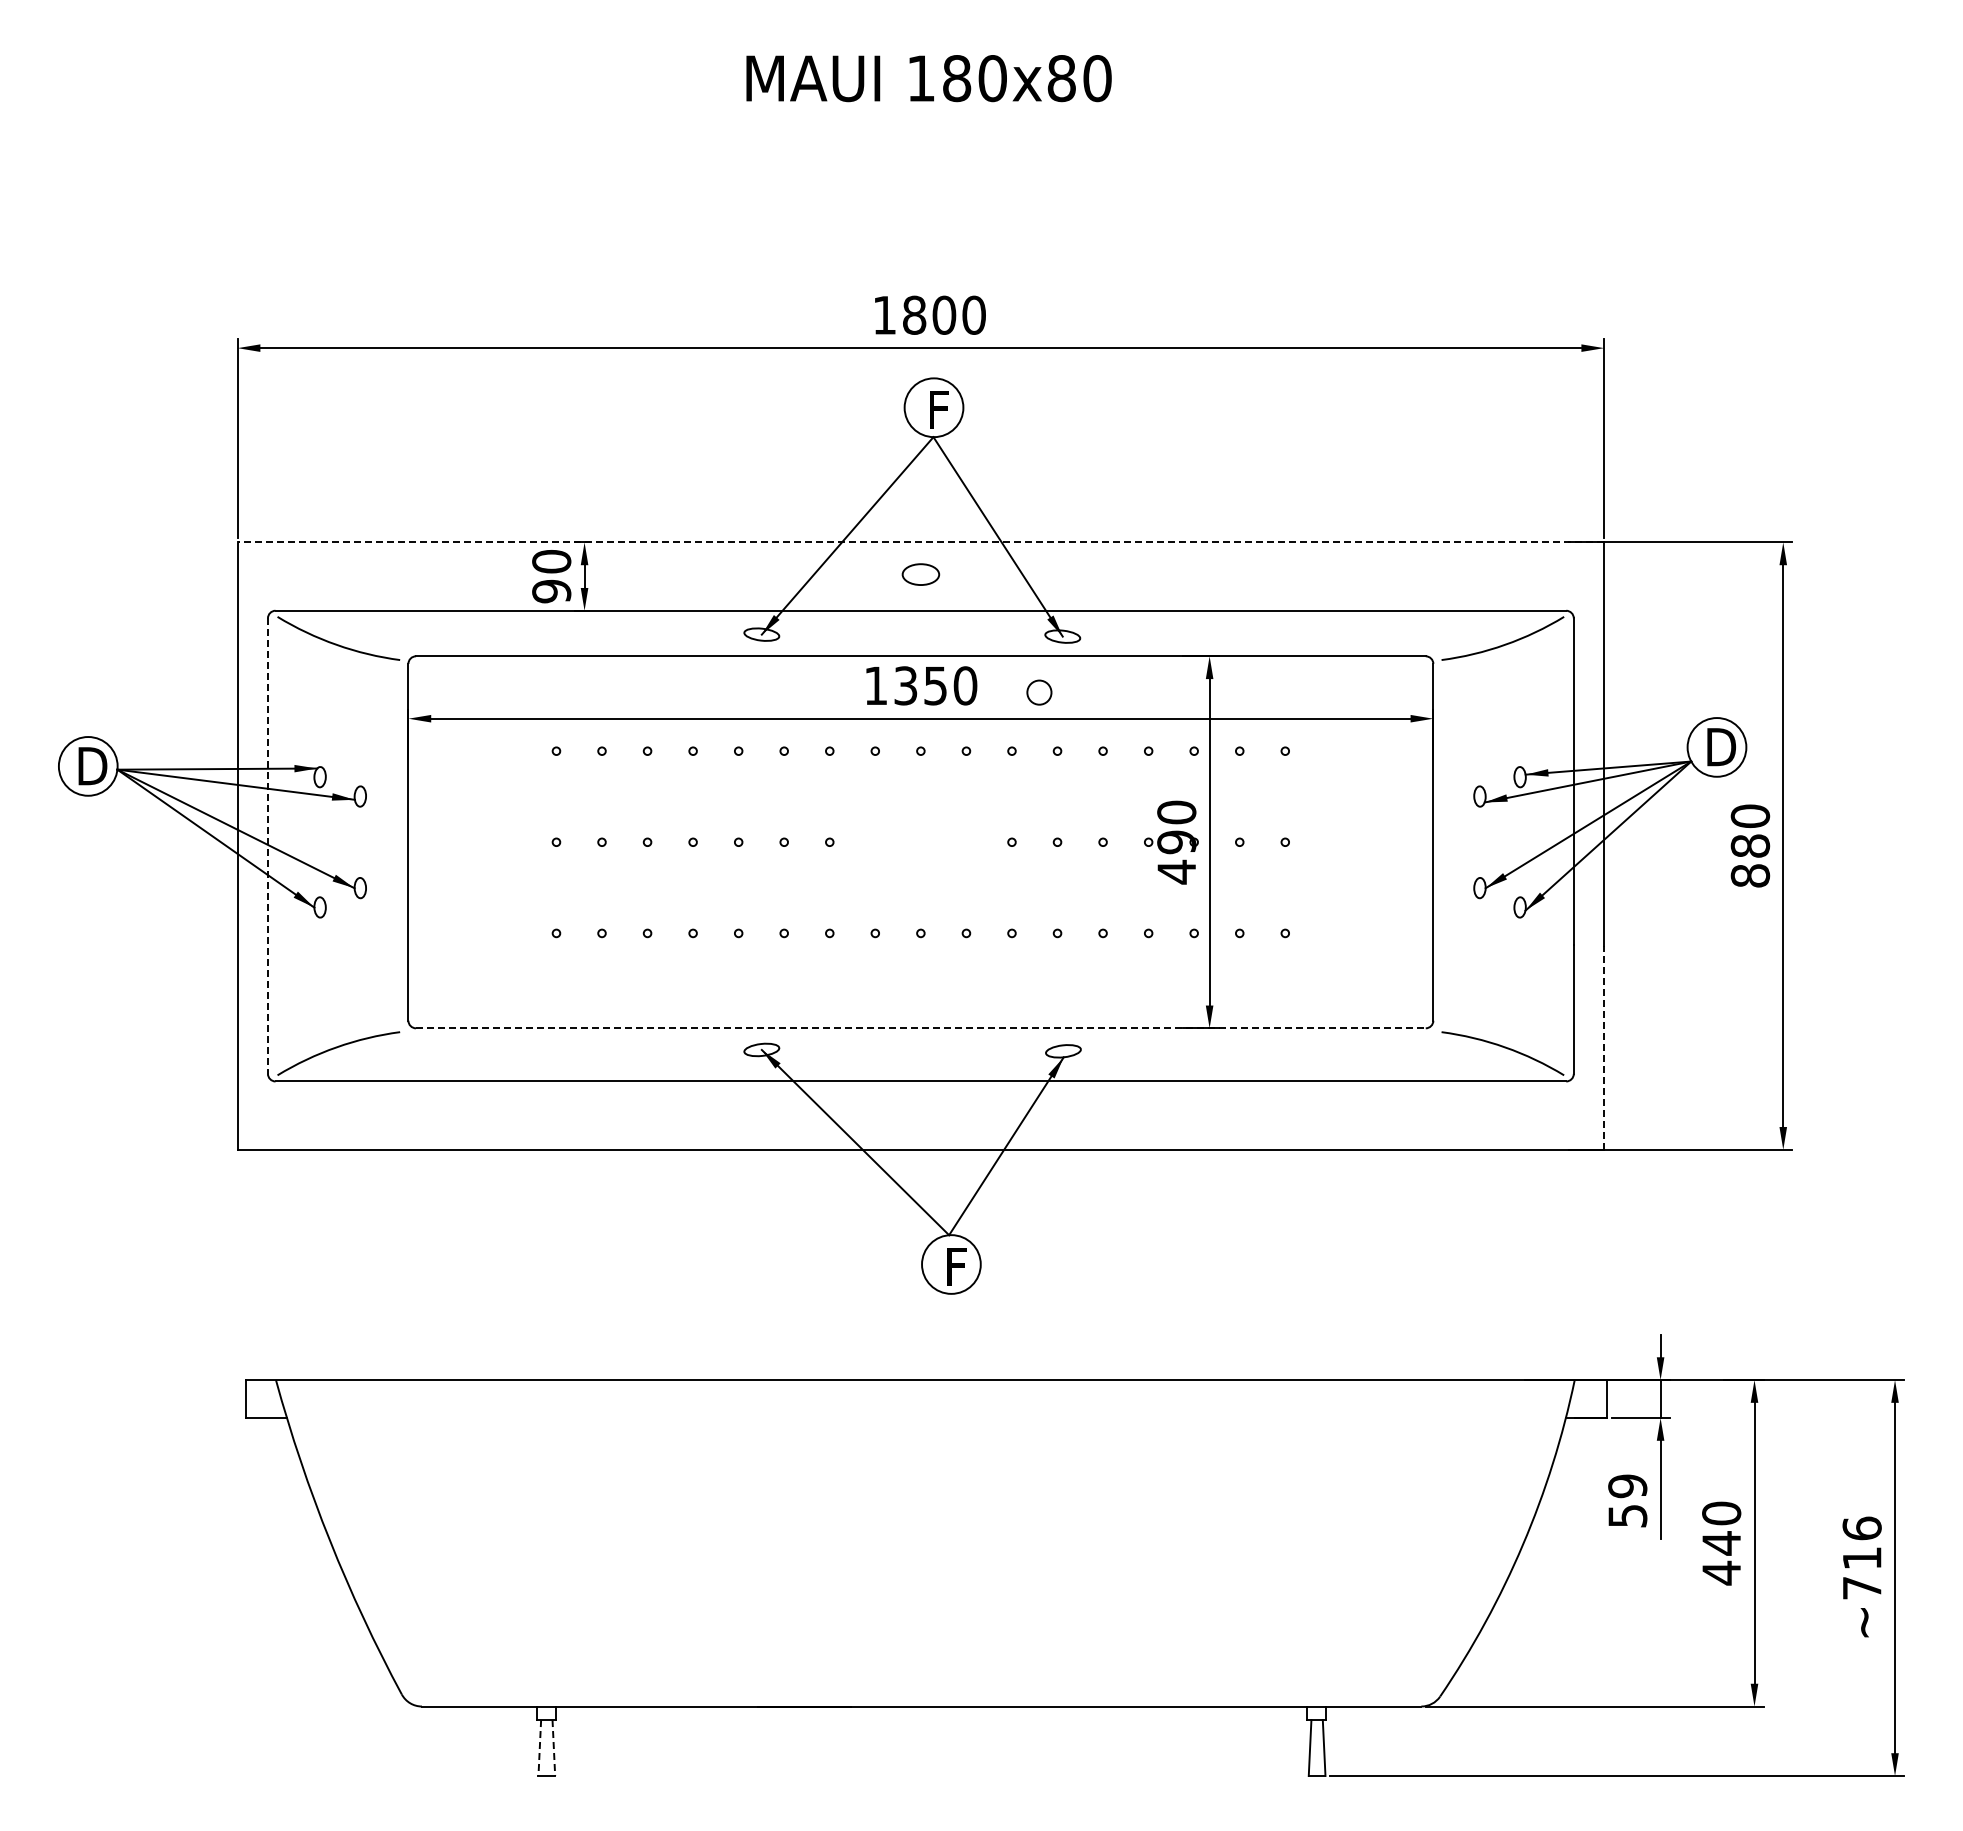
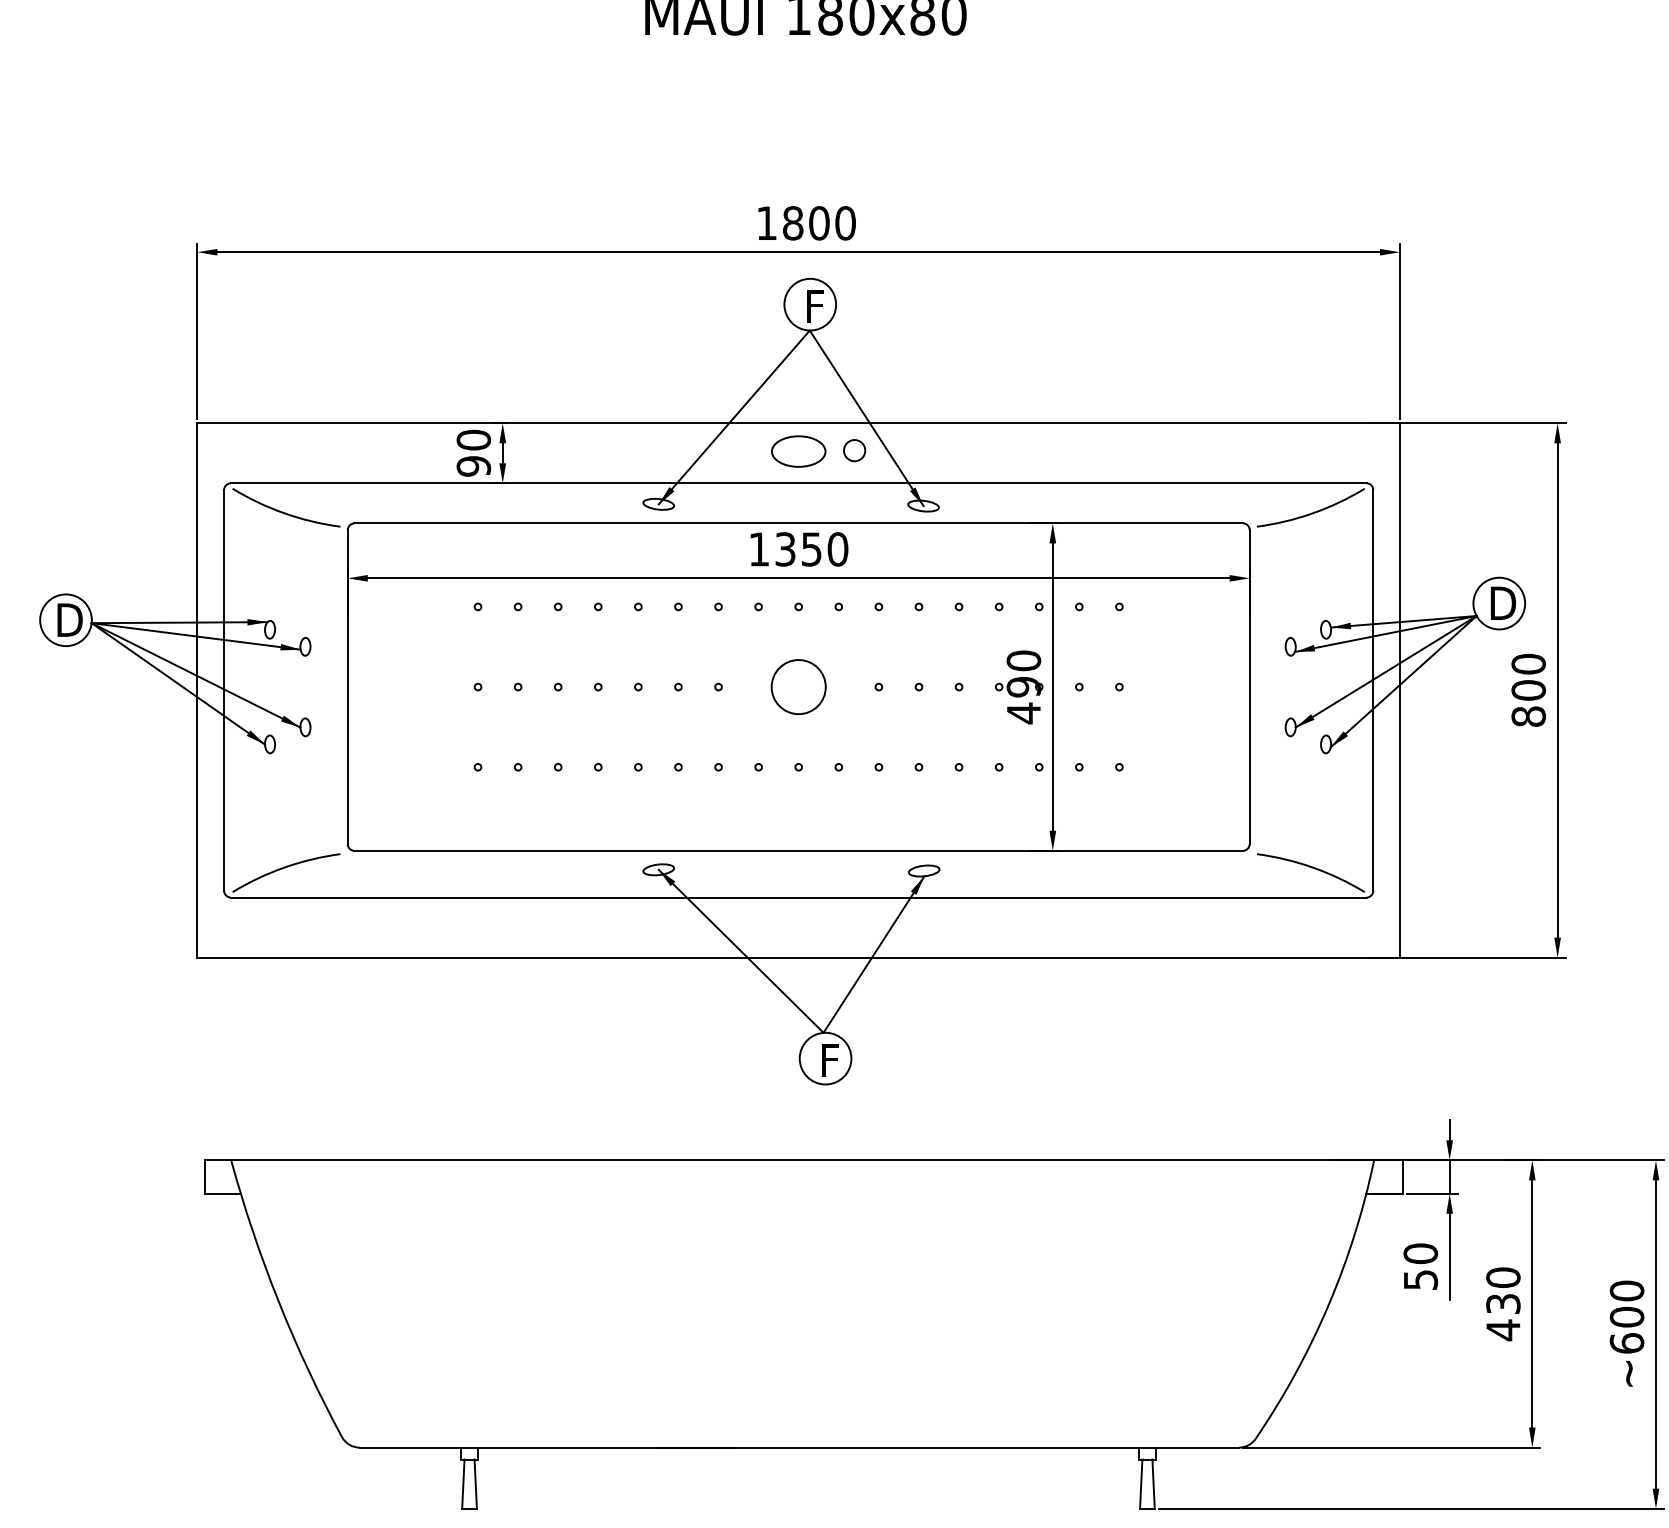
line: (920, 542) -> (798, 423), dashed -> solid
part: (920, 574) -> (798, 451), size x1.67
circle: (1039, 692) -> (854, 450), moved
circle: (920, 841) -> (798, 686), added
text: (1750, 845) -> (1528, 689), 880 -> 800
line: (267, 846) -> (223, 690), dashed -> solid
line: (920, 1028) -> (798, 850), dashed -> solid
line: (1604, 1047) -> (1400, 867), dashed -> solid
text: (1627, 1486) -> (1420, 1253), 59 -> 50
text: (1721, 1543) -> (1503, 1304), 440 -> 430
text: (1861, 1557) -> (1626, 1316), ~716 -> ~600
line: (539, 1748) -> (463, 1484), dashed -> solid
line: (553, 1748) -> (475, 1484), dashed -> solid

